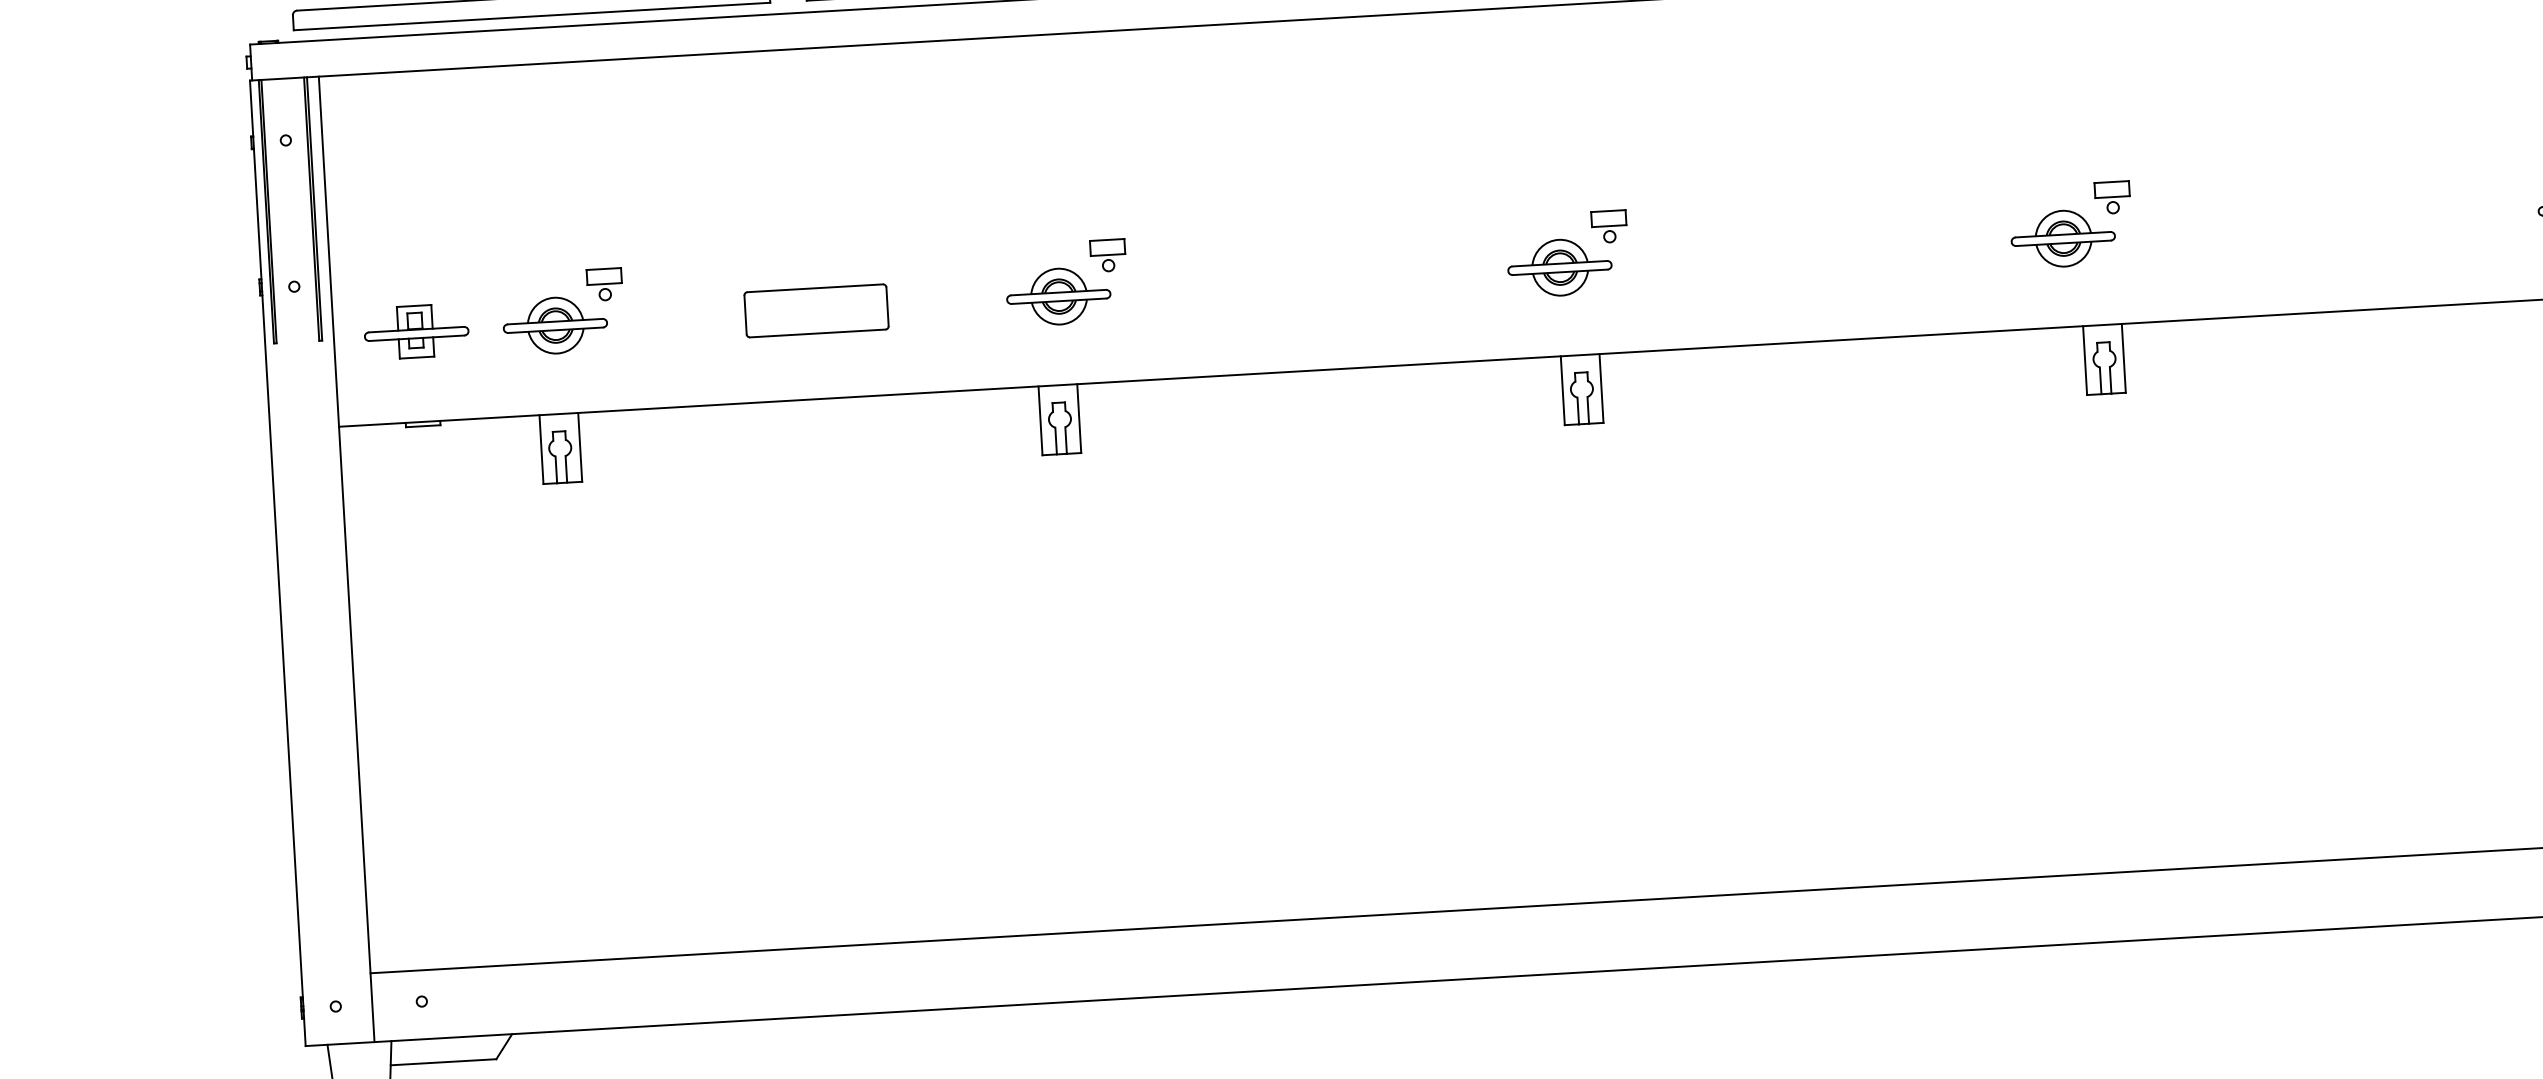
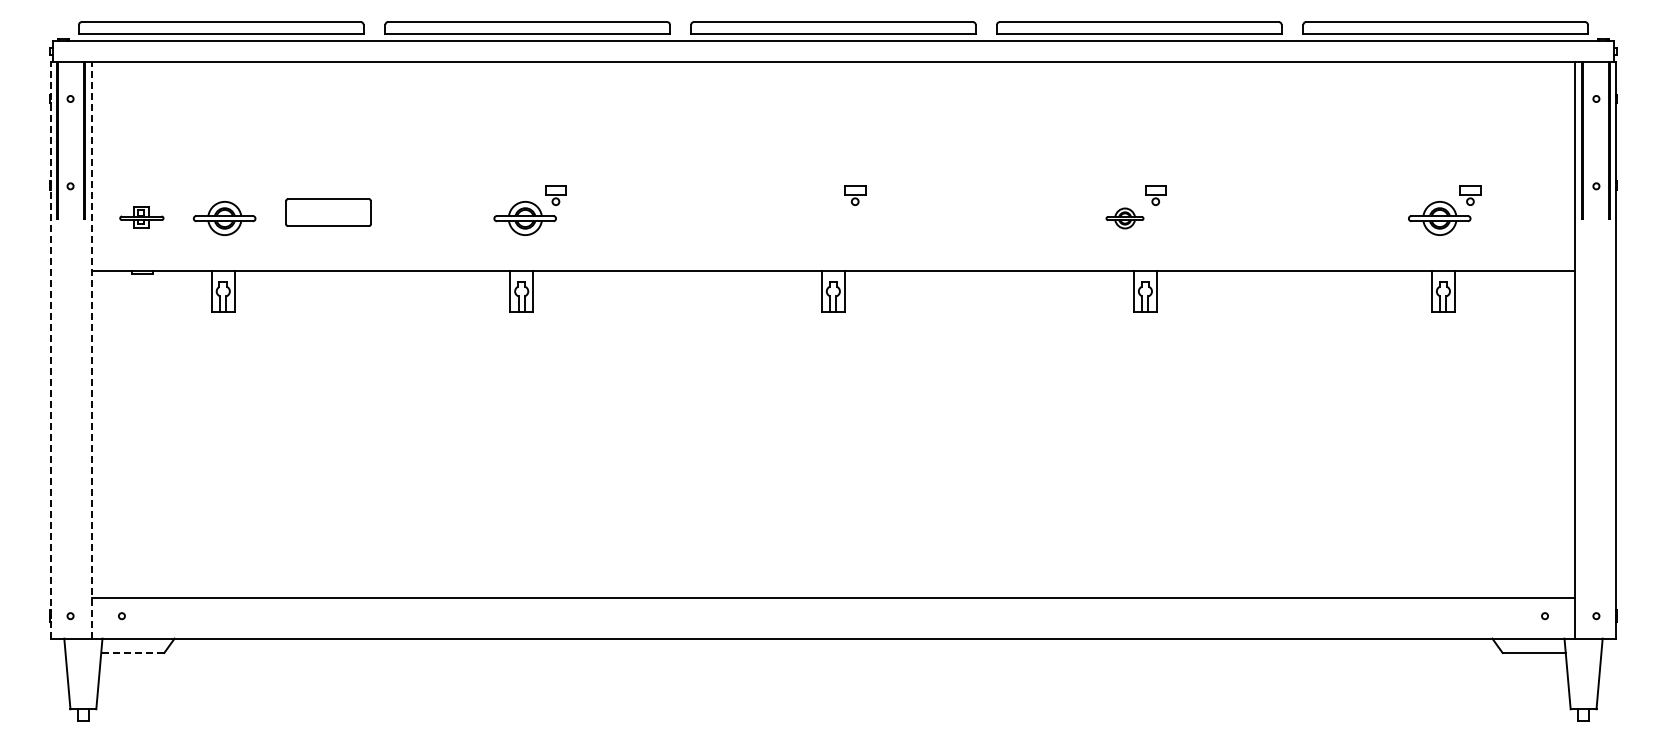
part: (2062, 238) -> (1124, 218), size x0.6
part: (1560, 267) -> (824, 218), removed
part: (604, 284) -> (255, 195), removed
part: (816, 310) -> (328, 212), moved
part: (416, 332) -> (141, 217), size x0.7
line: (346, 557) -> (92, 349), solid -> dashed
line: (278, 561) -> (51, 349), solid -> dashed
line: (443, 1063) -> (132, 653), solid -> dashed

